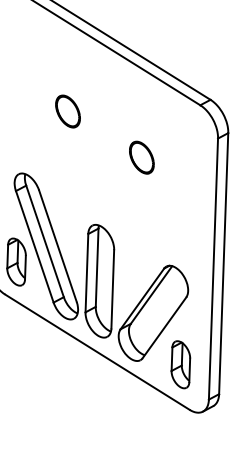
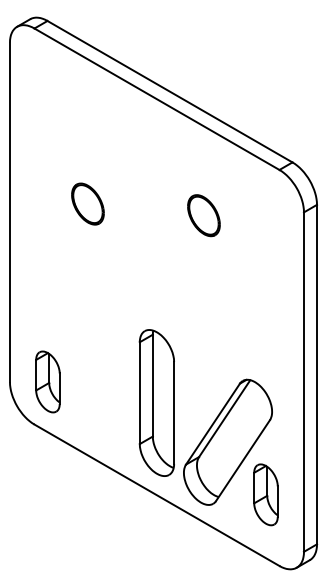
part: (67, 111) -> (87, 203), moved
part: (141, 157) -> (203, 215), moved
part: (46, 245) -> (85, 359), removed
part: (180, 364) -> (265, 494), moved

